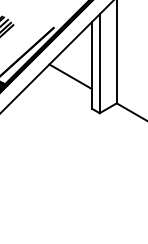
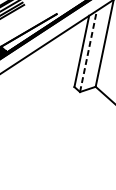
line: (99, 63) -> (88, 51), solid -> dashed
line: (70, 76) -> (62, 56), removed

